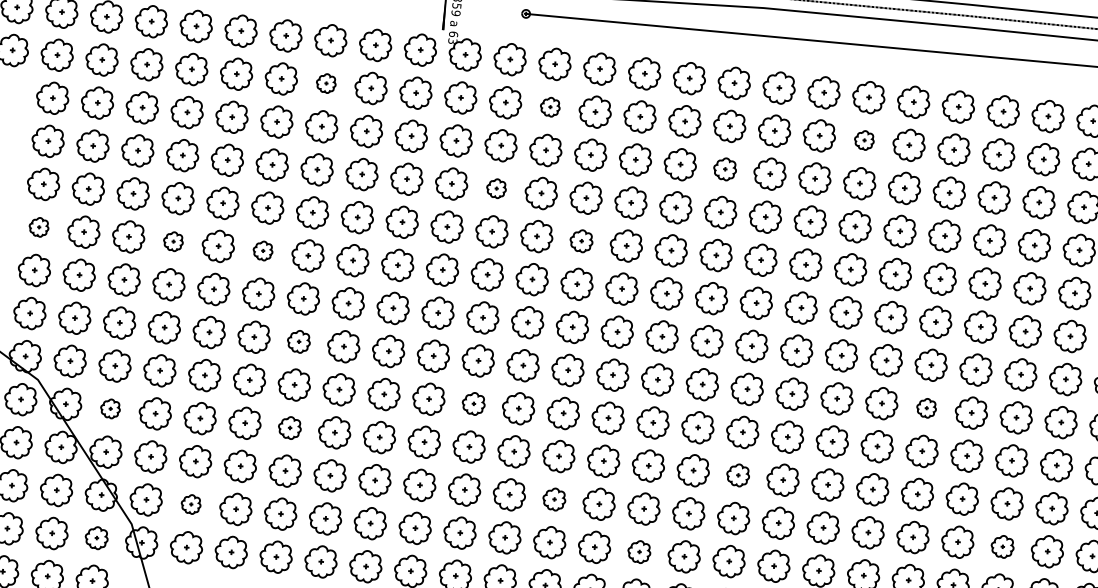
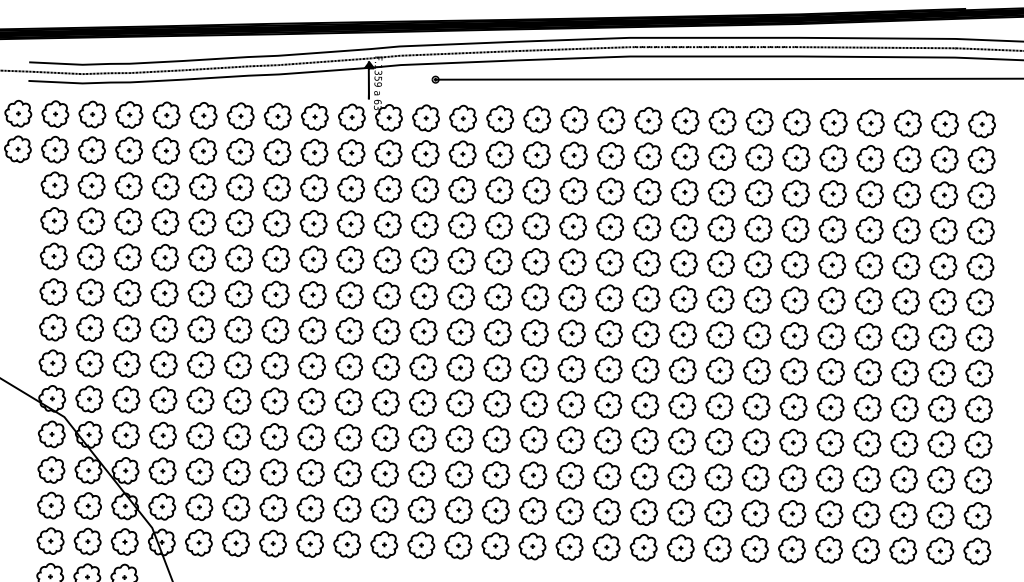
part: (326, 82) -> (277, 151), size x1.67
part: (550, 106) -> (462, 153), size x1.67
part: (864, 139) -> (722, 156), size x1.67
part: (725, 169) -> (610, 191), size x1.43
part: (496, 187) -> (424, 224), size x1.67
part: (39, 226) -> (53, 291), size x1.67
part: (173, 241) -> (164, 293), size x1.67
part: (581, 241) -> (498, 261), size x1.43
part: (262, 250) -> (238, 293), size x1.67
part: (298, 341) -> (274, 365), size x1.43
part: (473, 403) -> (422, 402), size x1.43
part: (110, 408) -> (125, 434), size x1.67
part: (926, 408) -> (793, 371), size x1.67
part: (290, 427) -> (274, 436), size x1.43
part: (737, 474) -> (644, 440), size x1.43
part: (554, 498) -> (496, 474), size x1.43
part: (191, 503) -> (199, 506), size x1.67
part: (96, 537) -> (124, 541), size x1.43
part: (1002, 546) -> (866, 478), size x1.43
part: (638, 552) -> (569, 511), size x1.43

